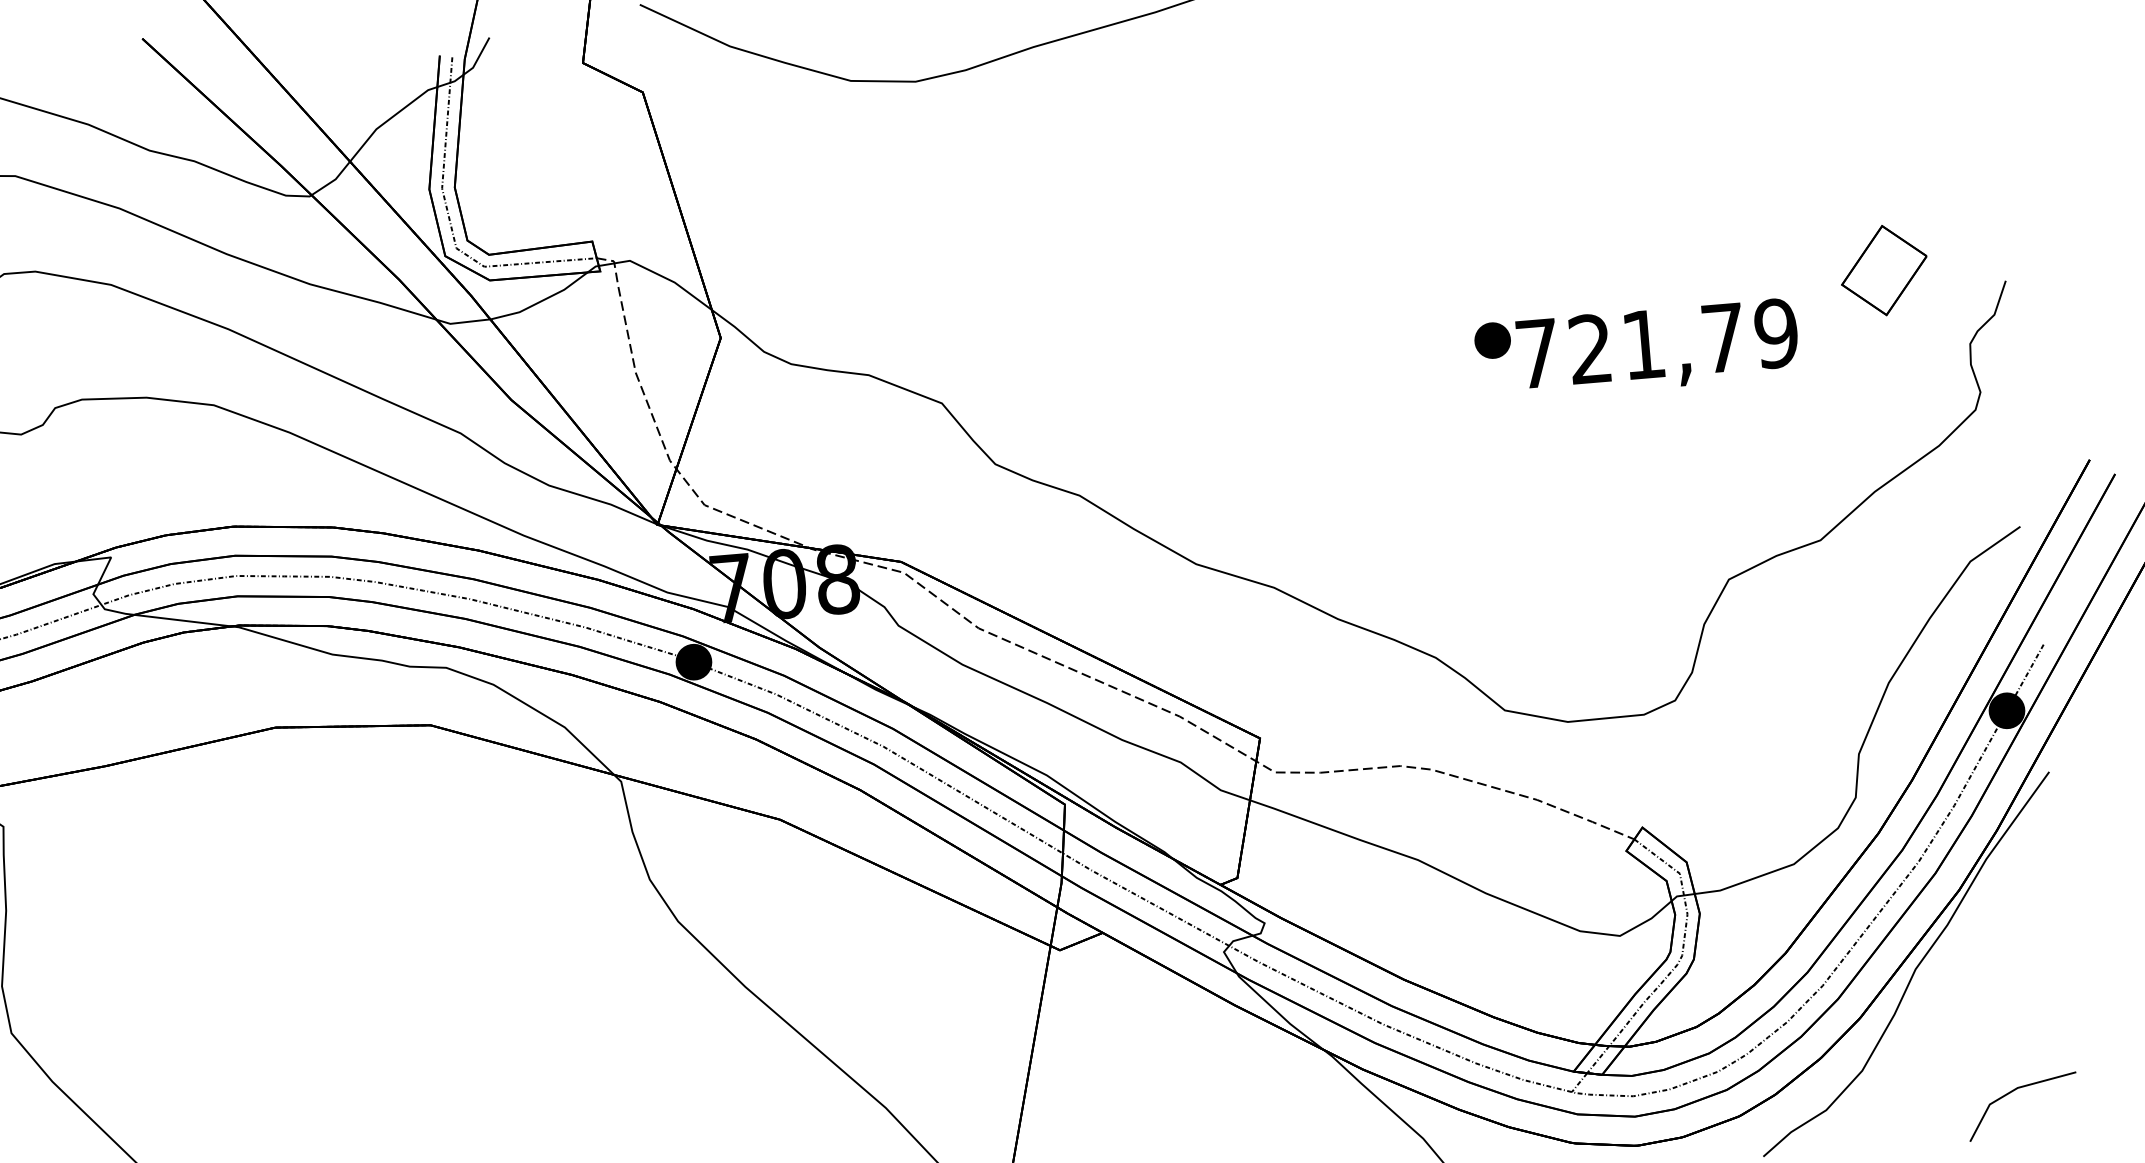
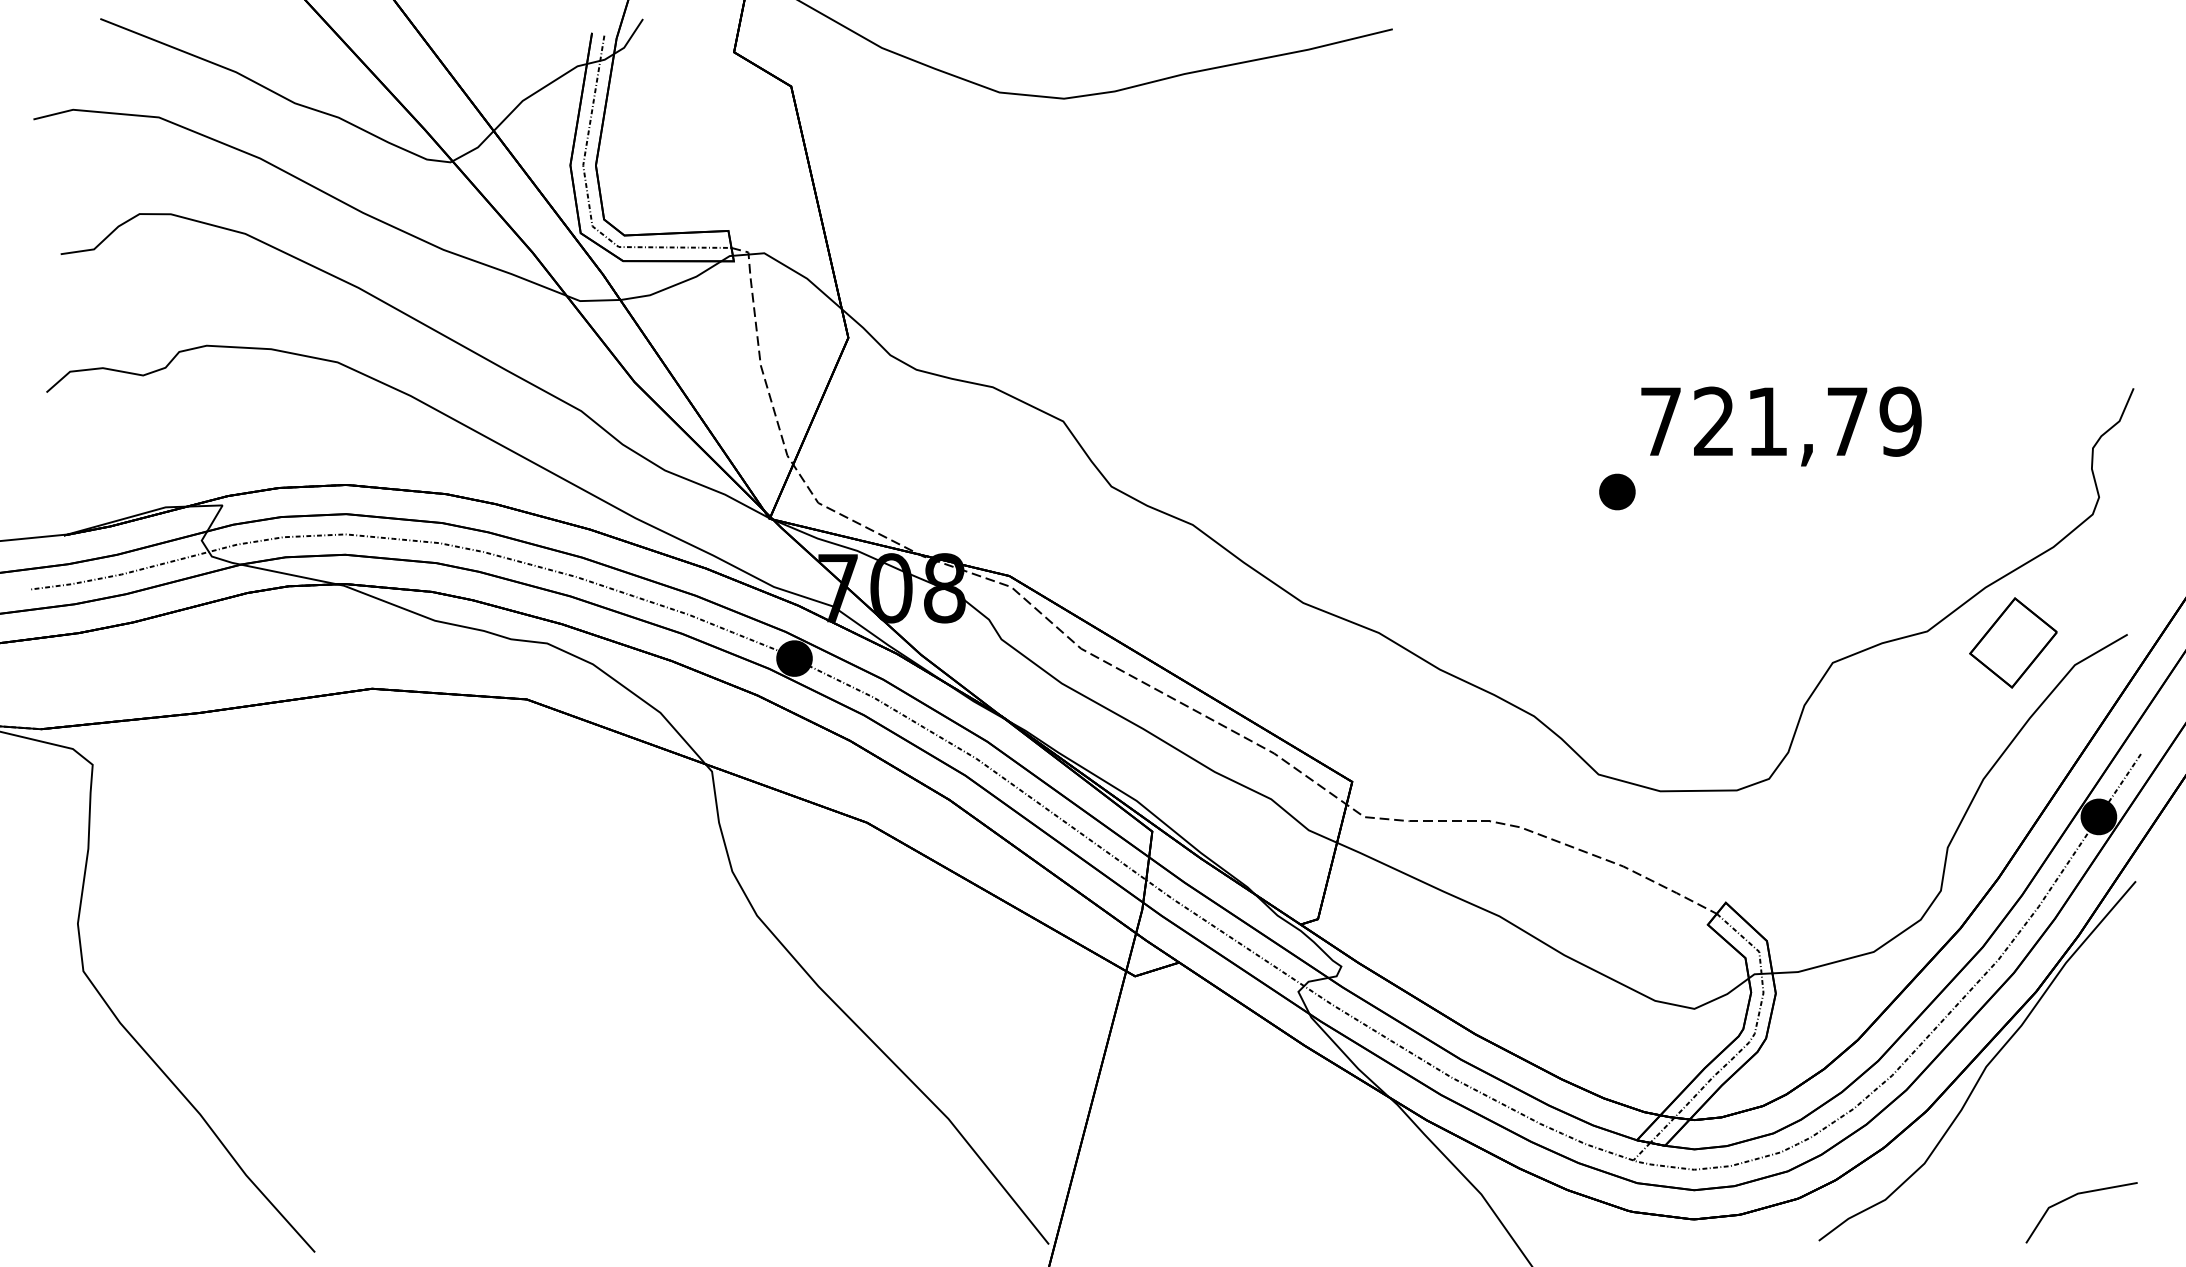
part: (1884, 270) -> (2013, 642), moved
part: (1492, 340) -> (1617, 491), moved

